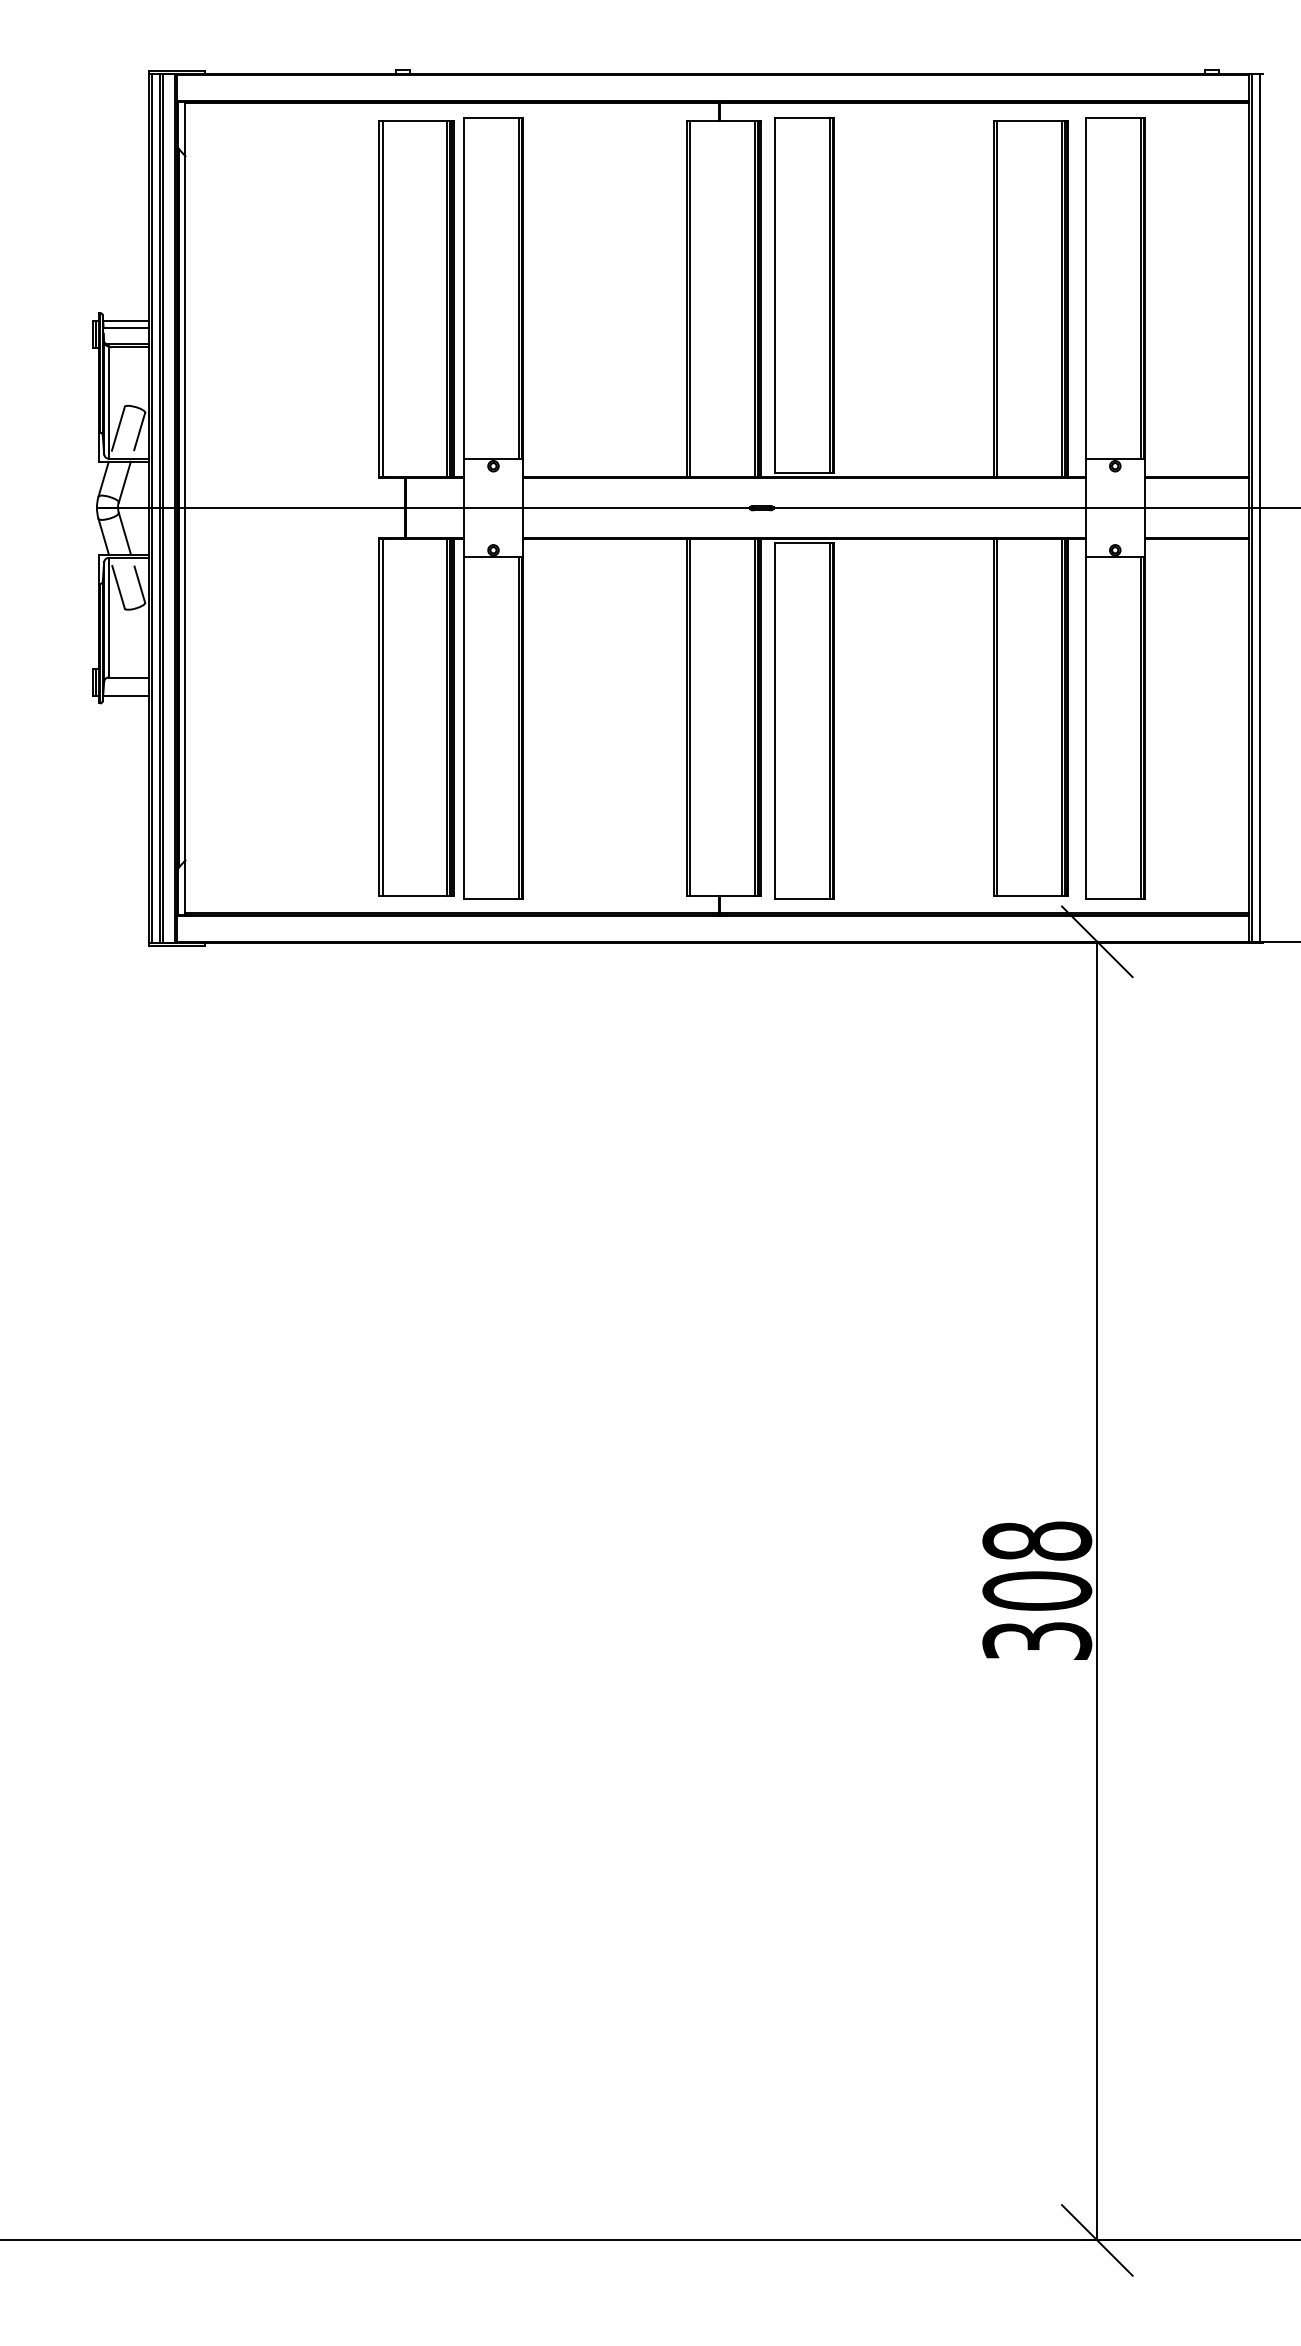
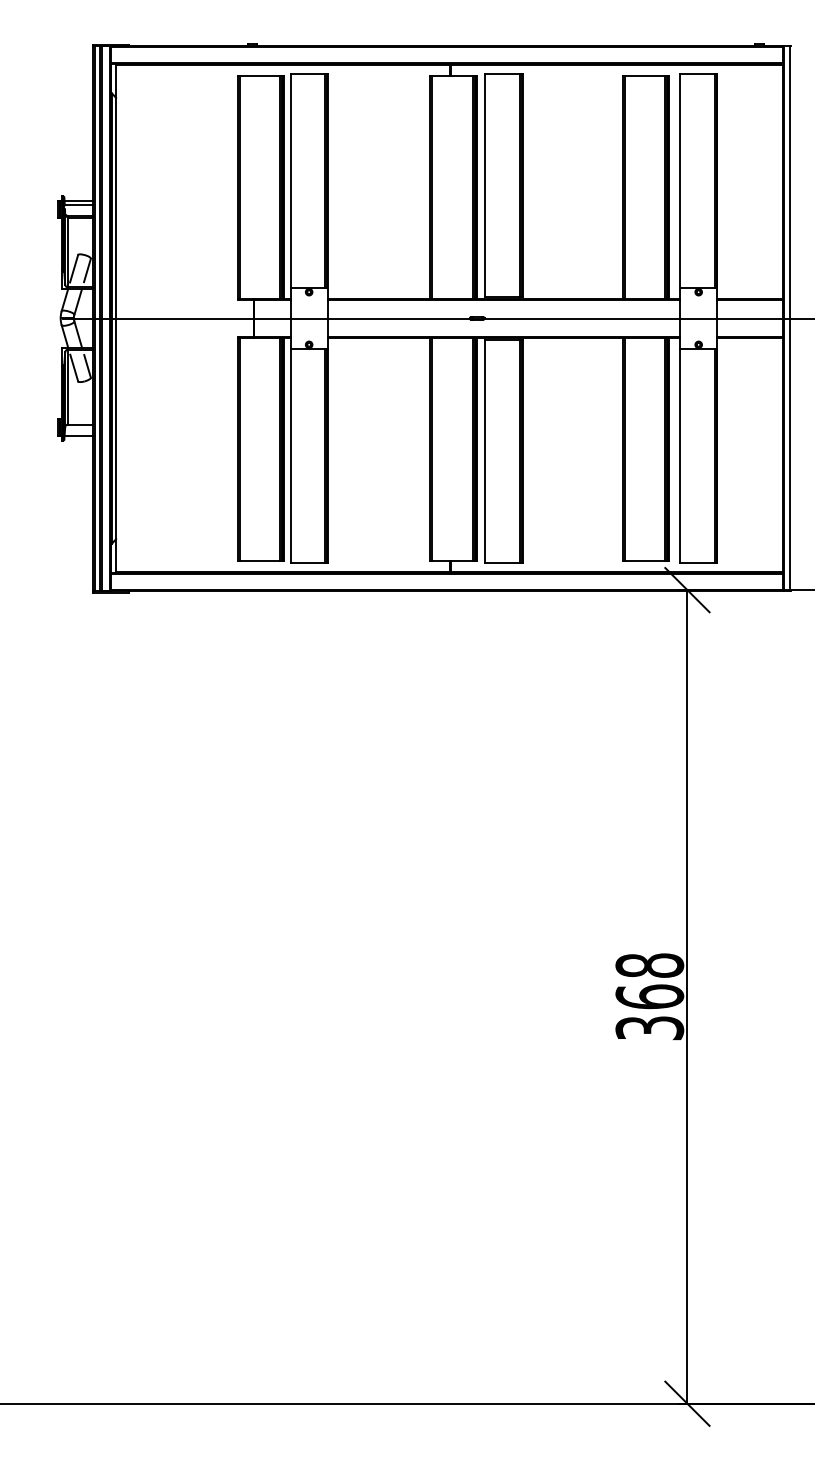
text: (1036, 1590) -> (649, 996), 308 -> 368

